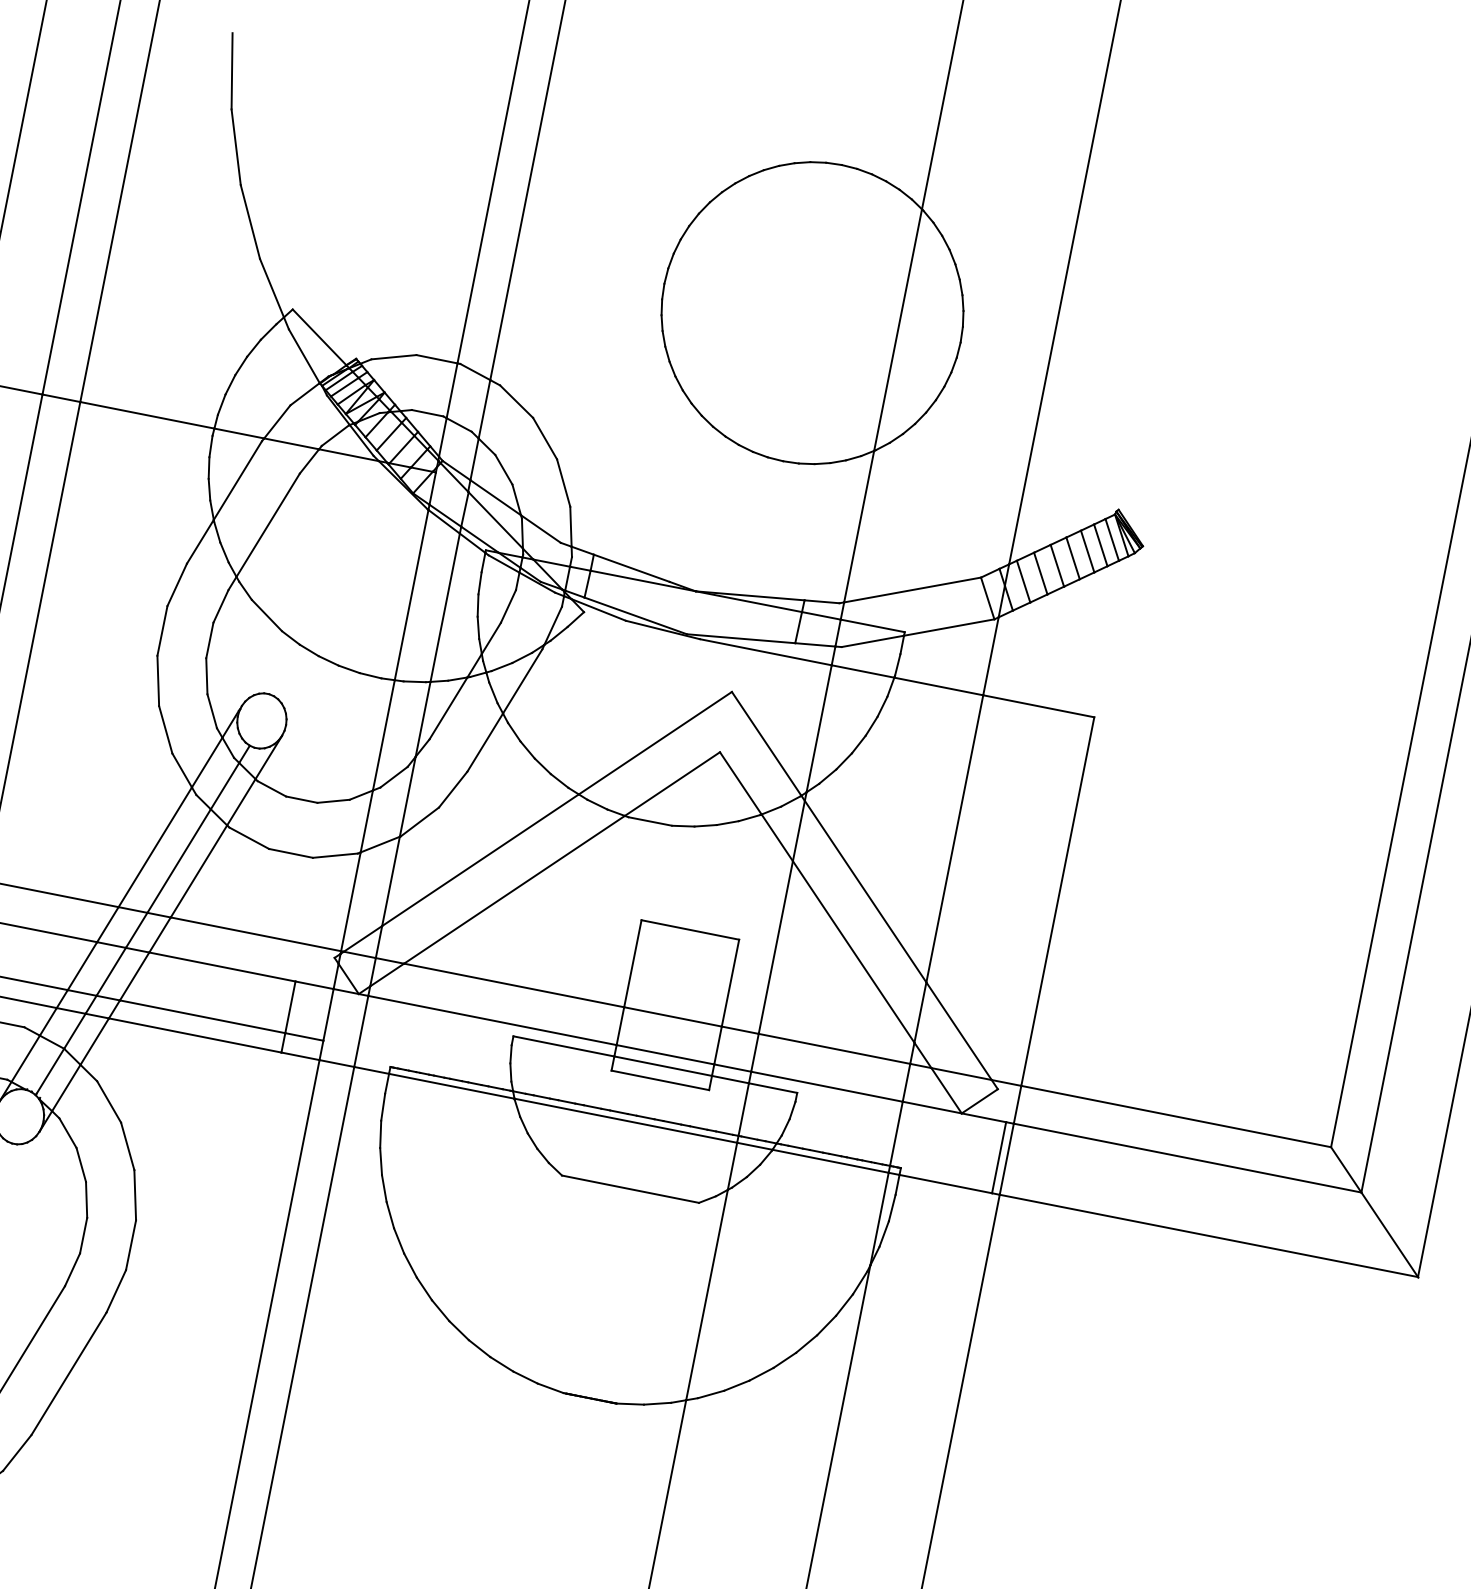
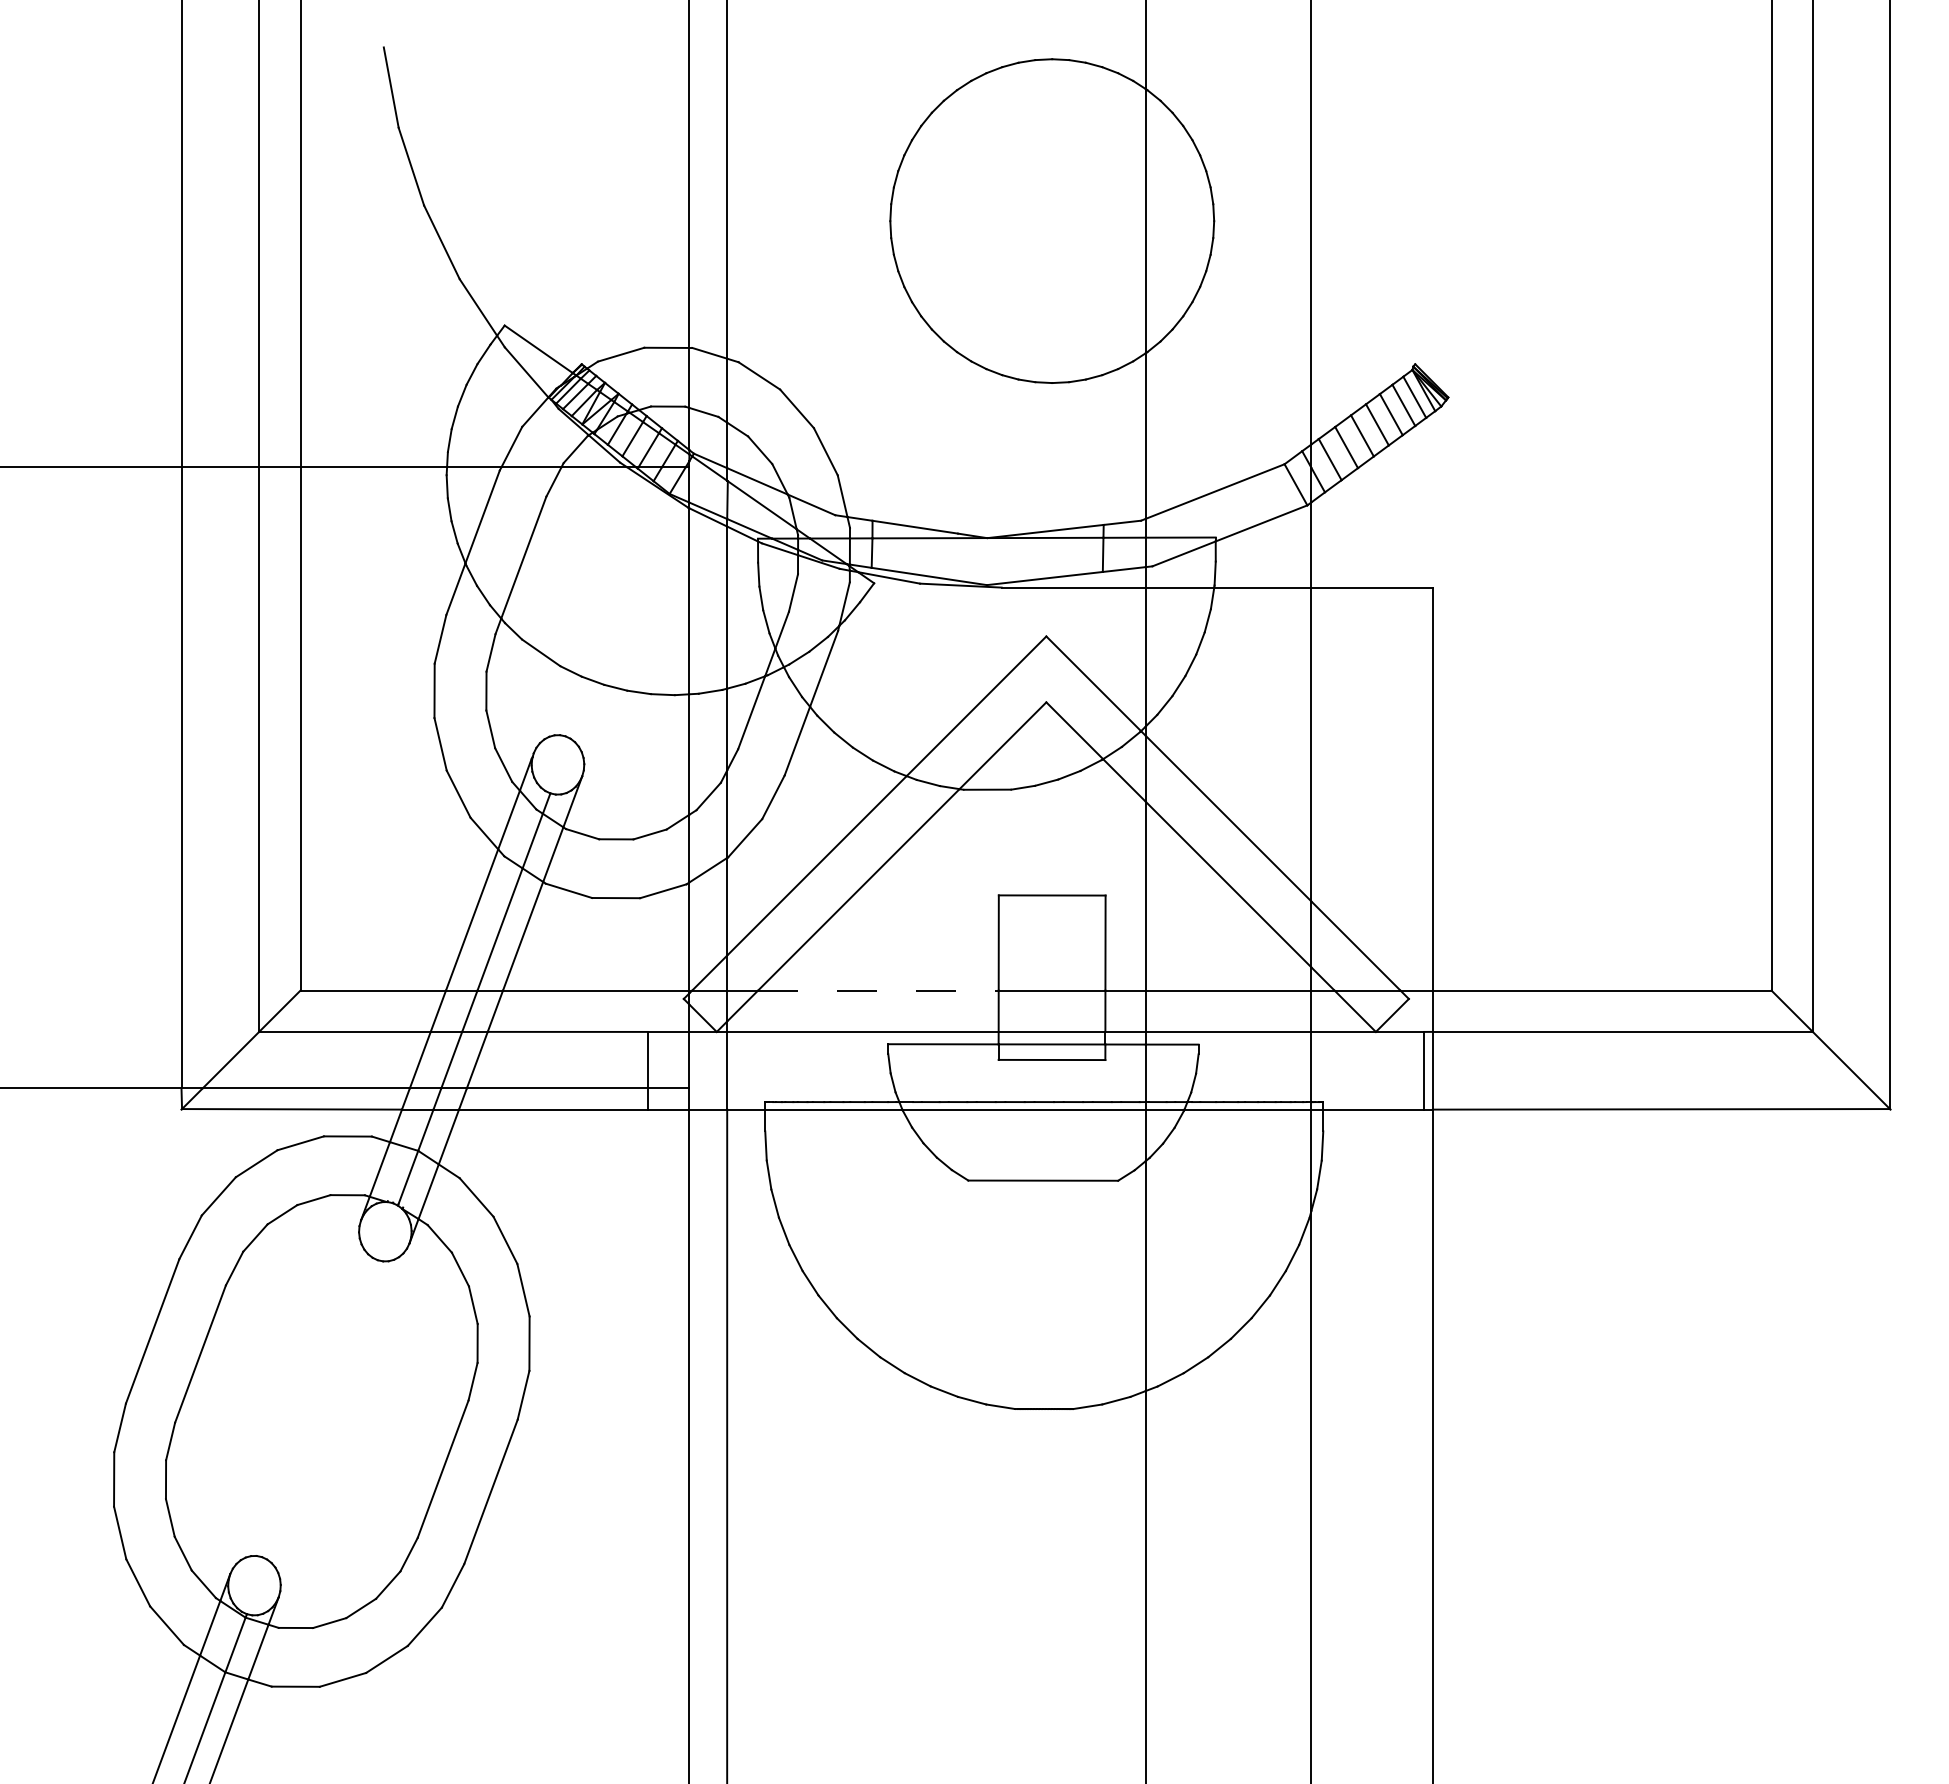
line: (514, 985) -> (878, 990), solid -> dashed

